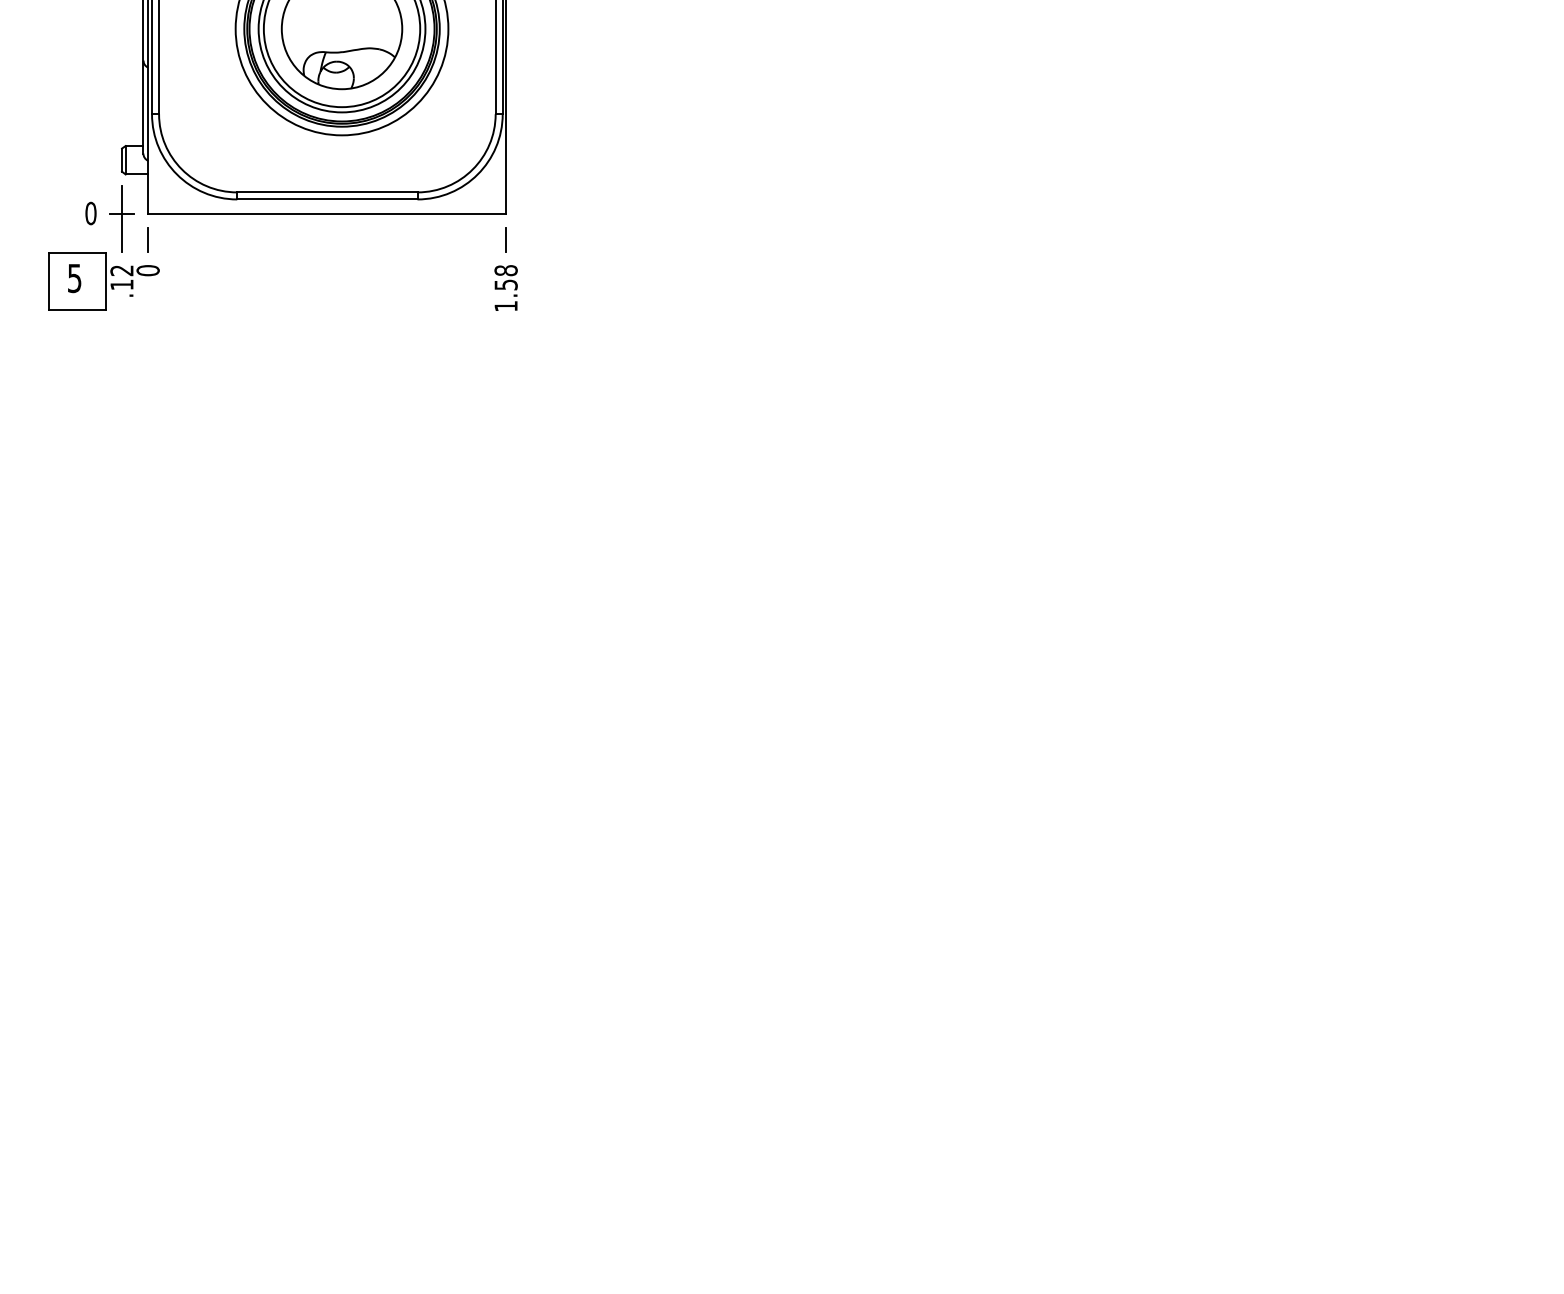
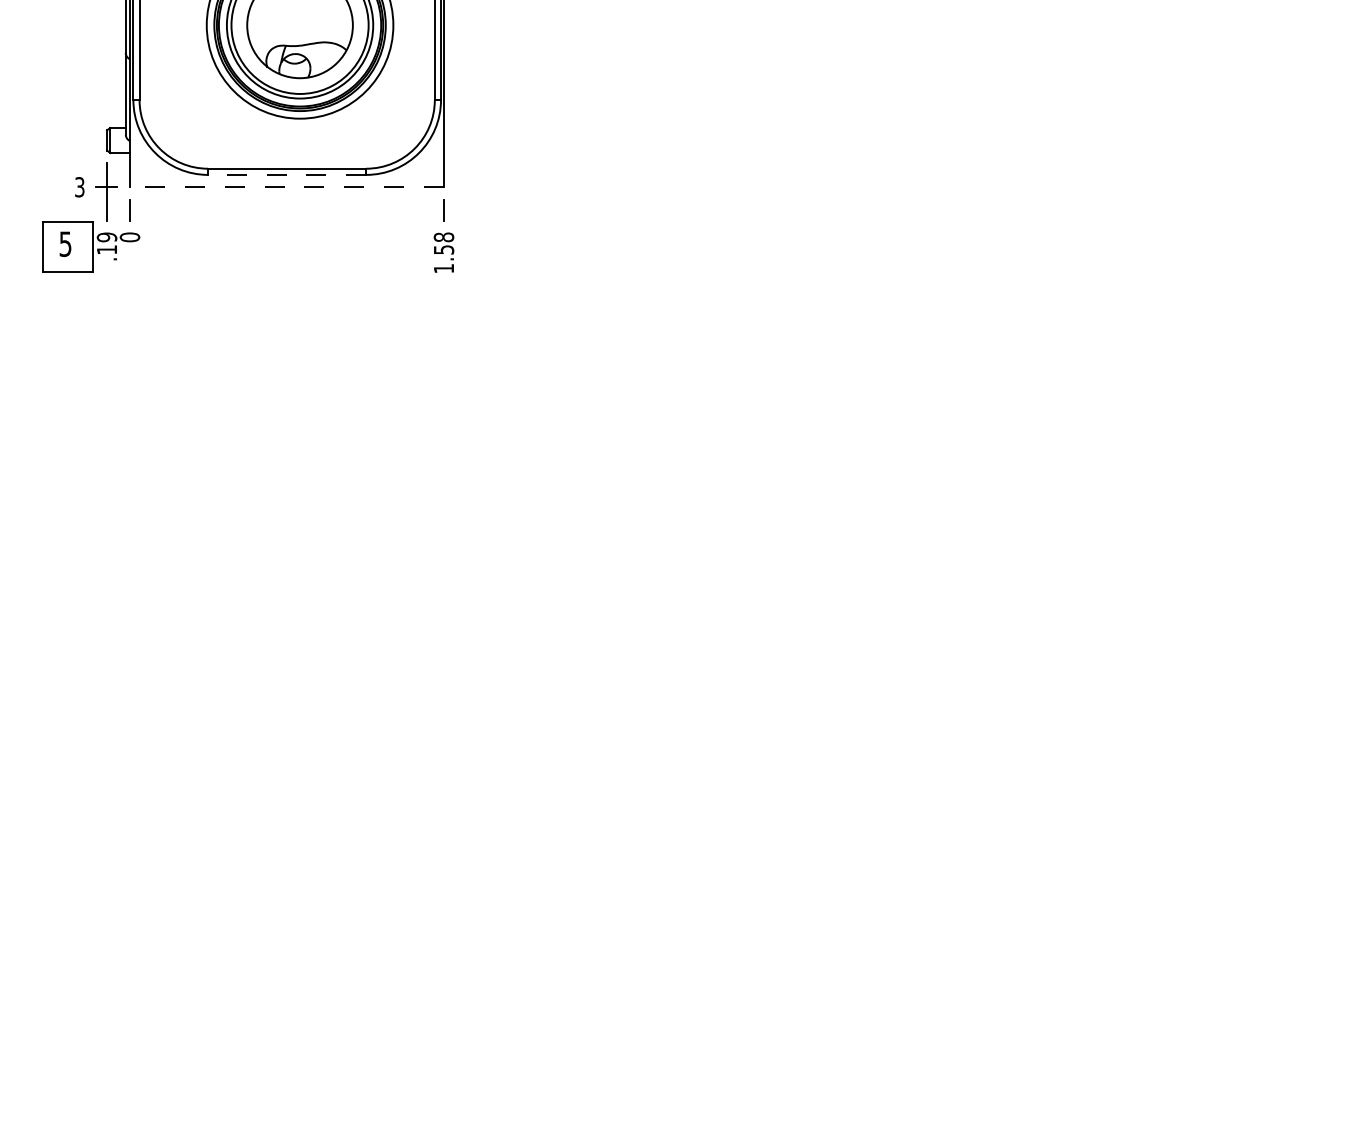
line: (326, 198) -> (286, 174), solid -> dashed
text: (90, 213) -> (79, 187), 0 -> 3
line: (326, 213) -> (286, 187), solid -> dashed
text: (122, 270) -> (107, 237), .12 -> .19

